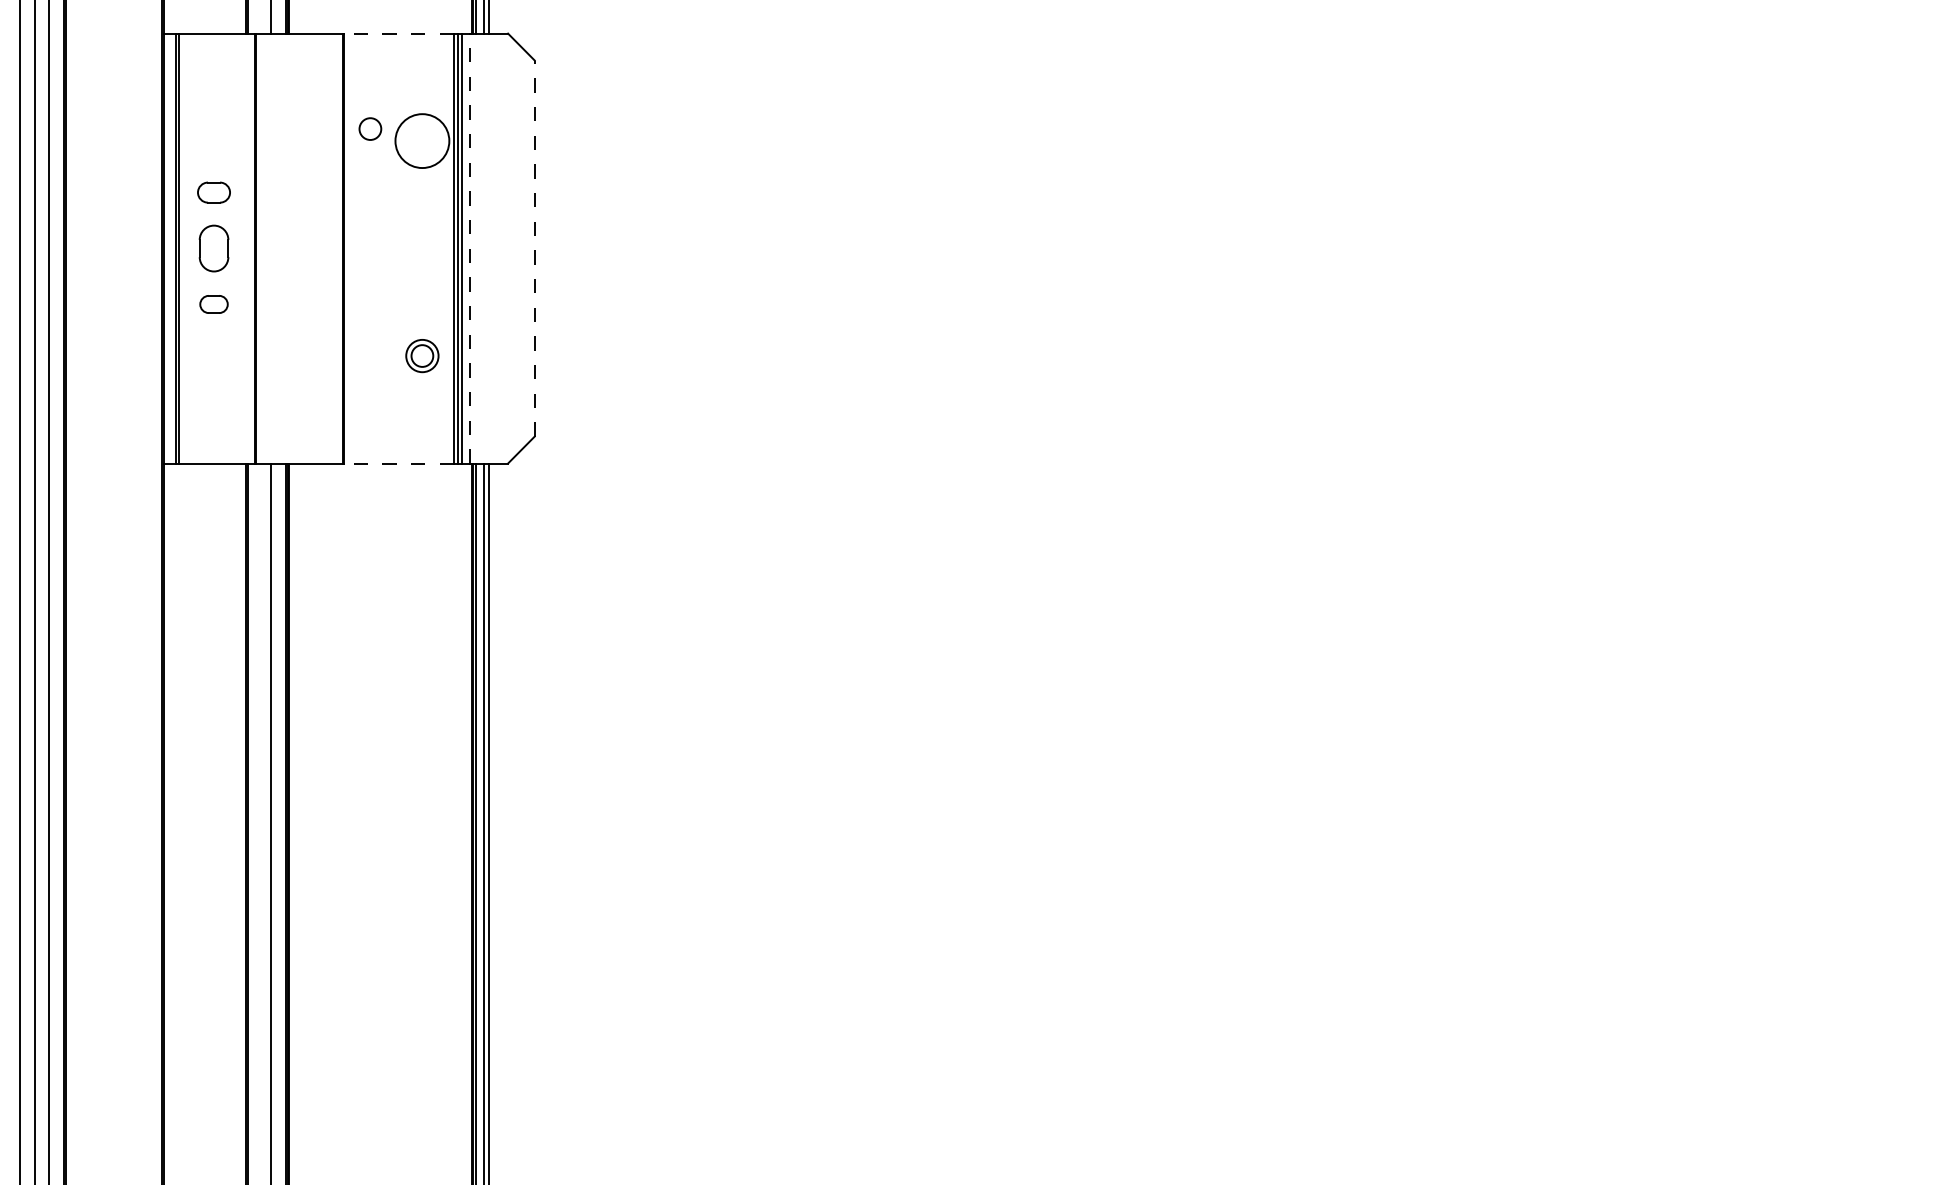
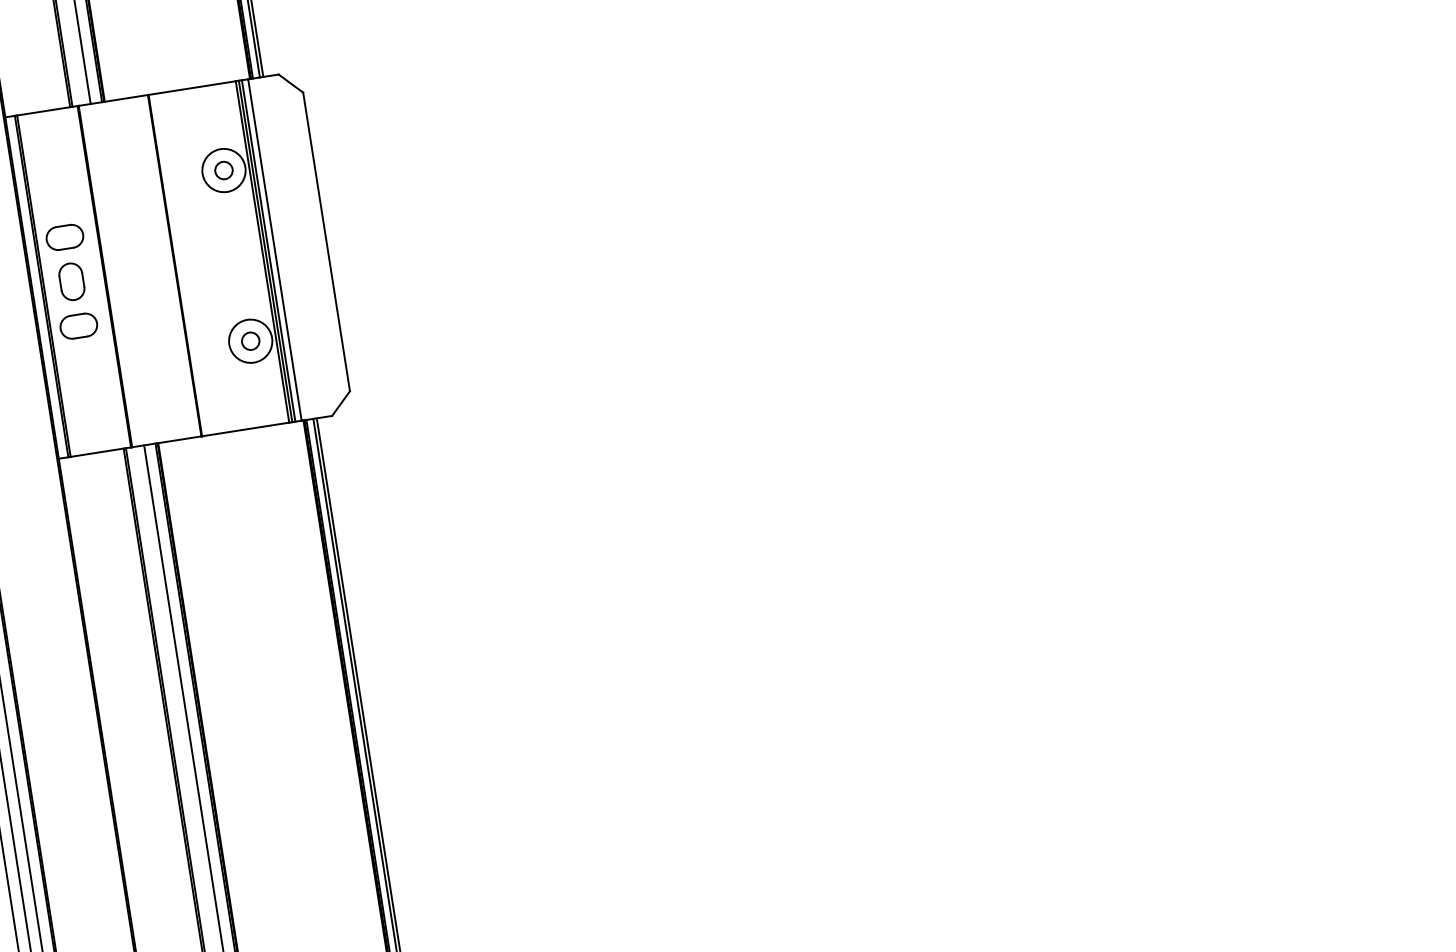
line: (399, 33) -> (192, 87), dashed -> solid
circle: (370, 128) -> (224, 170), moved
part: (213, 192) -> (64, 237), size x1.43
line: (469, 248) -> (274, 249), dashed -> solid
line: (534, 248) -> (326, 241), dashed -> solid
part: (213, 304) -> (78, 326), size x1.67
circle: (422, 355) -> (250, 340), size x1.67
line: (399, 463) -> (245, 429), dashed -> solid

